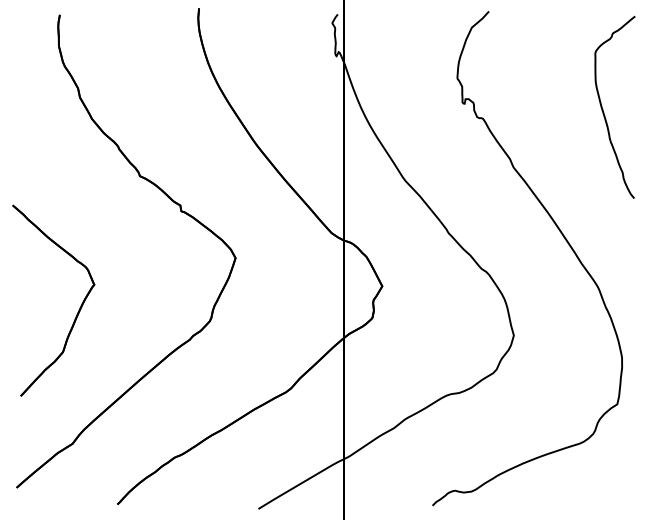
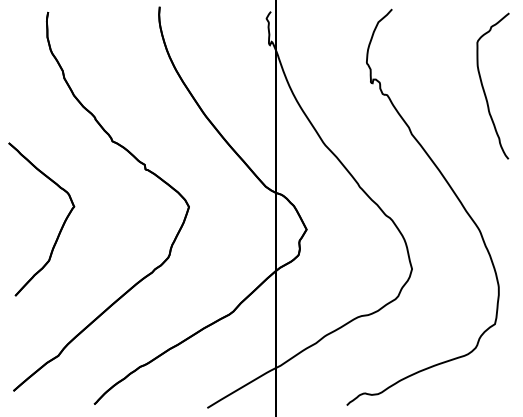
part: (77, 312) -> (60, 228), moved

